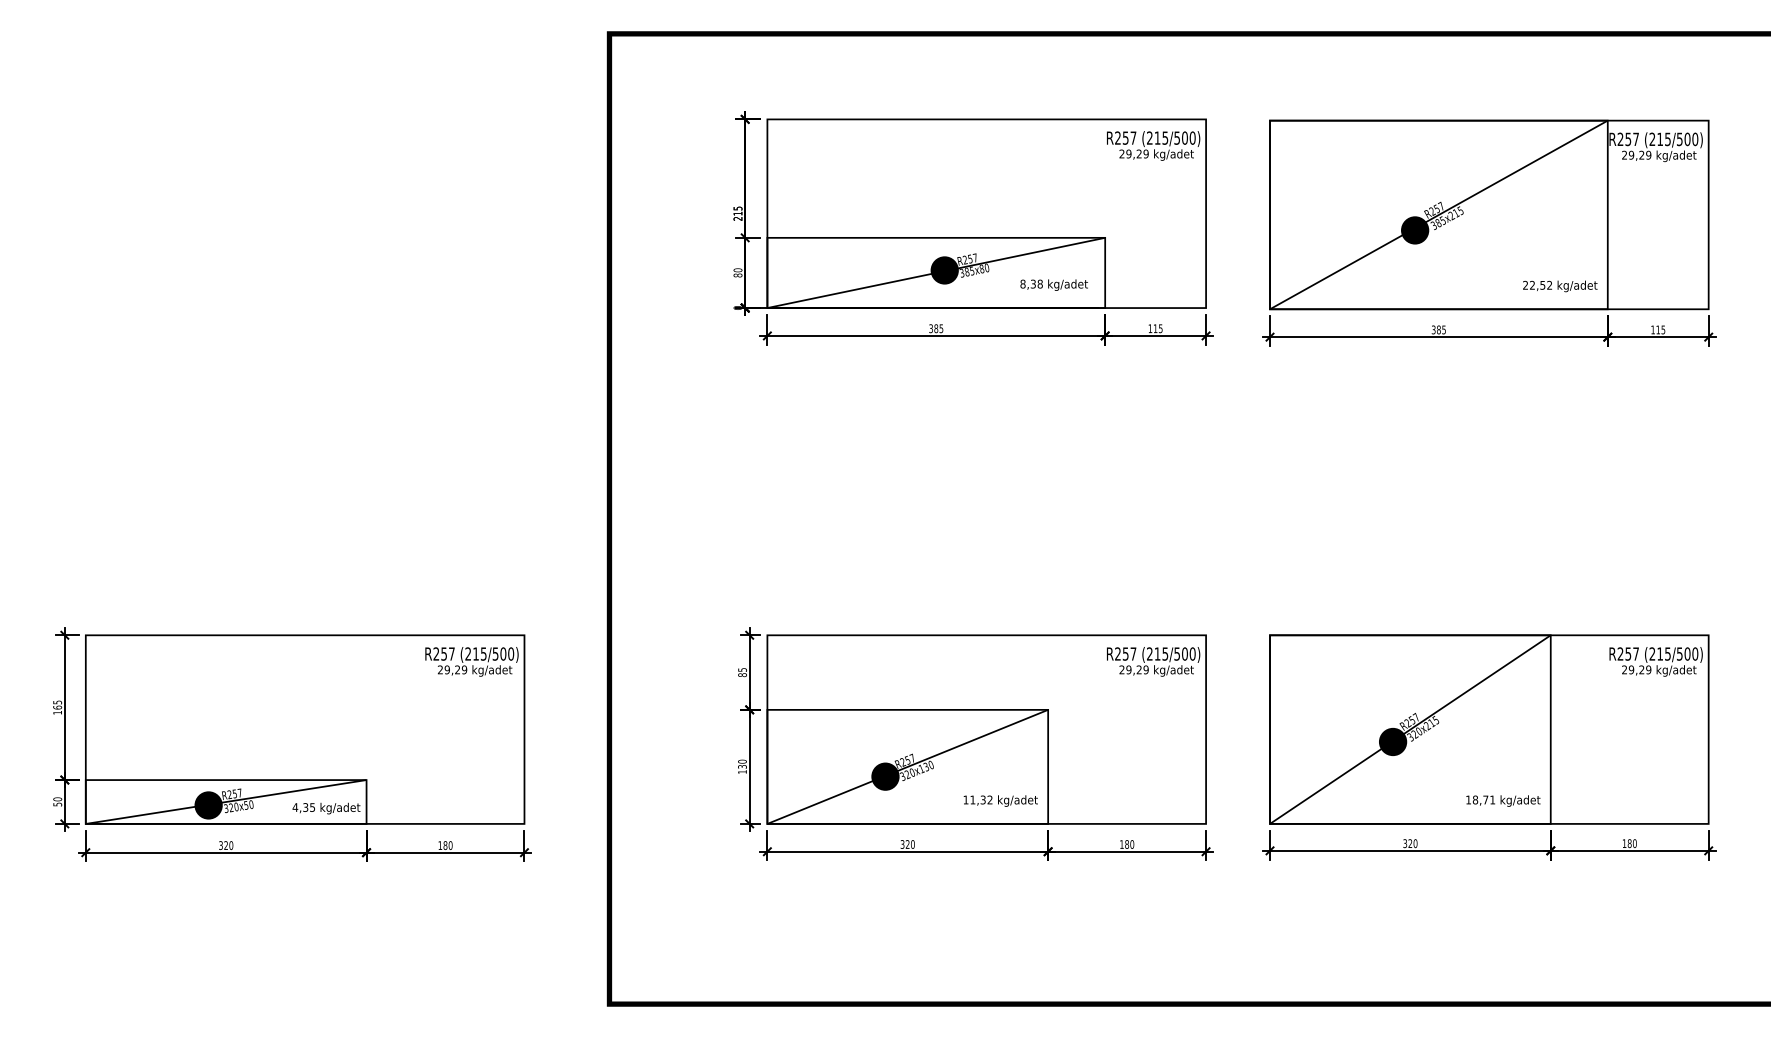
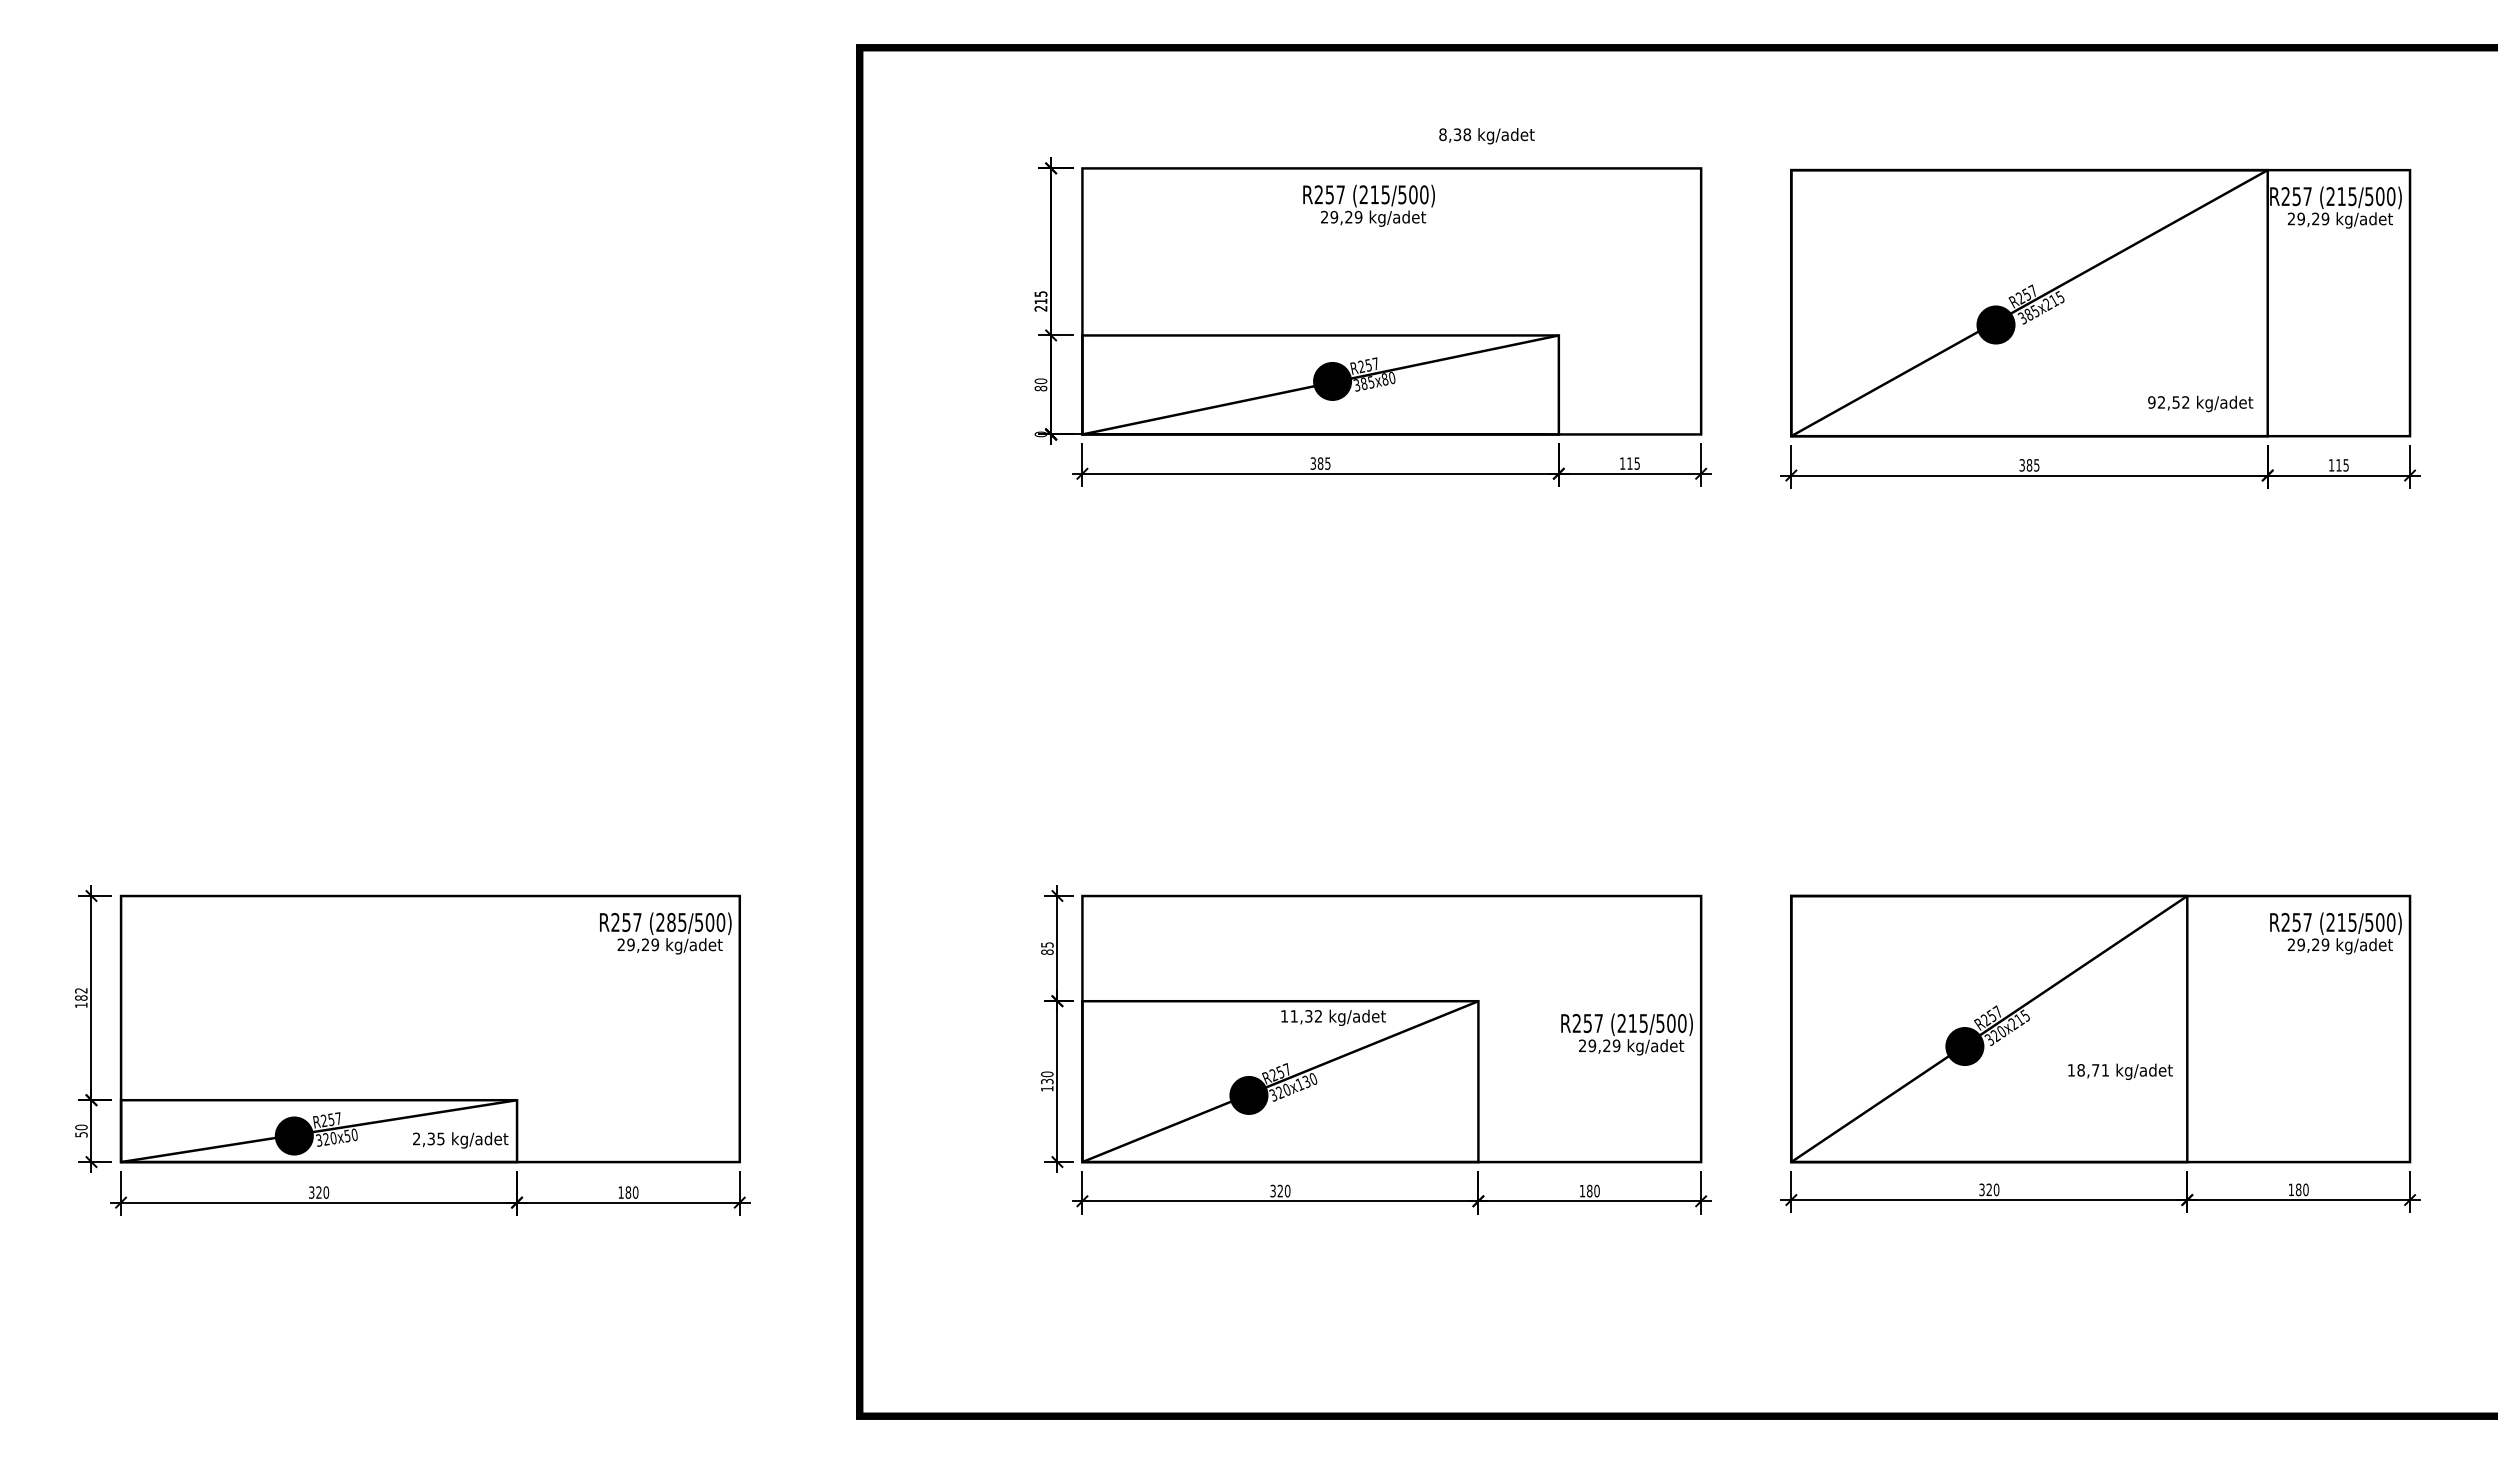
text: (1153, 145) -> (1368, 205), moved
text: (1053, 285) -> (1486, 136), moved
text: (1525, 285) -> (2151, 402), 22,52 -> 92,52
text: (476, 653) -> (671, 921), (215/500) -> (285/500)
text: (1153, 661) -> (1626, 1034), moved
text: (57, 705) -> (81, 994), 165 -> 182
text: (1000, 800) -> (1333, 1017), moved
text: (1503, 800) -> (2120, 1071), moved
text: (295, 807) -> (416, 1138), 4,35 -> 2,35

